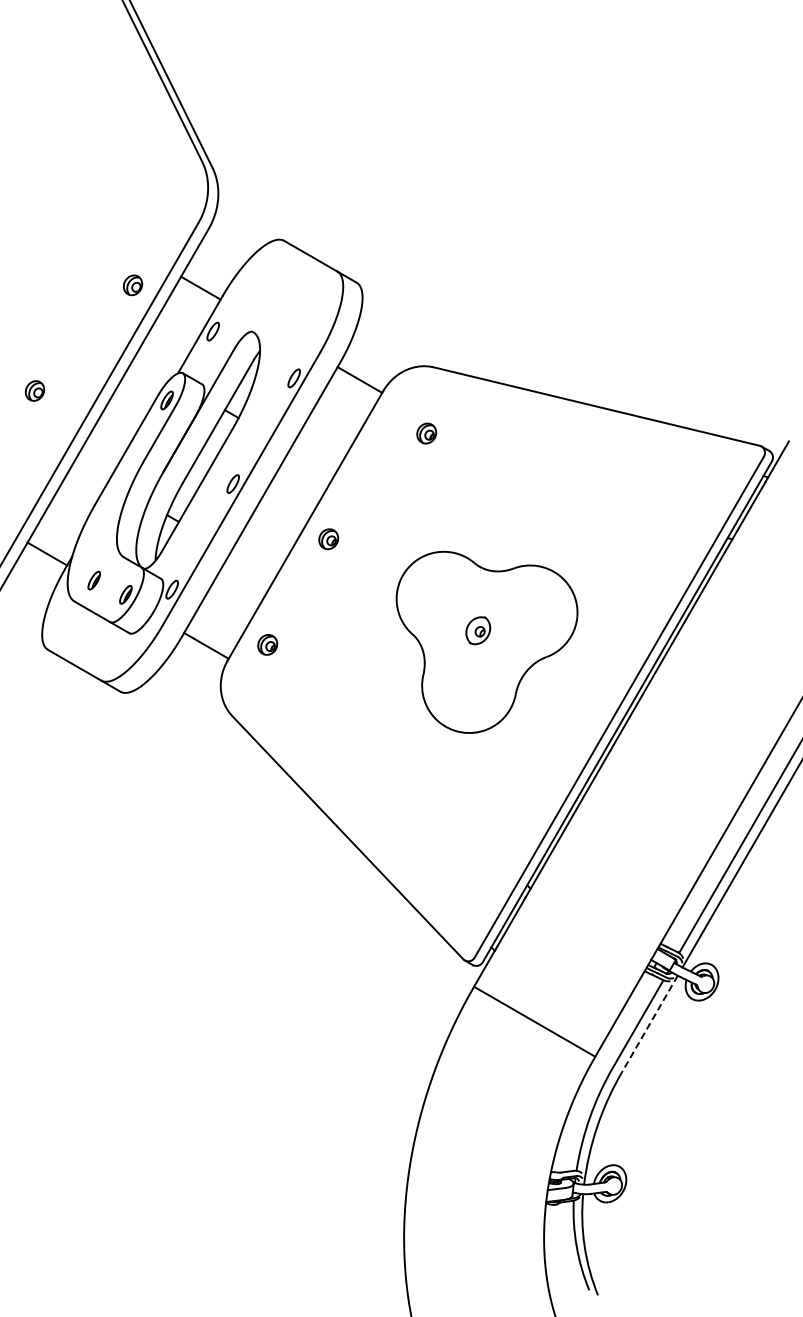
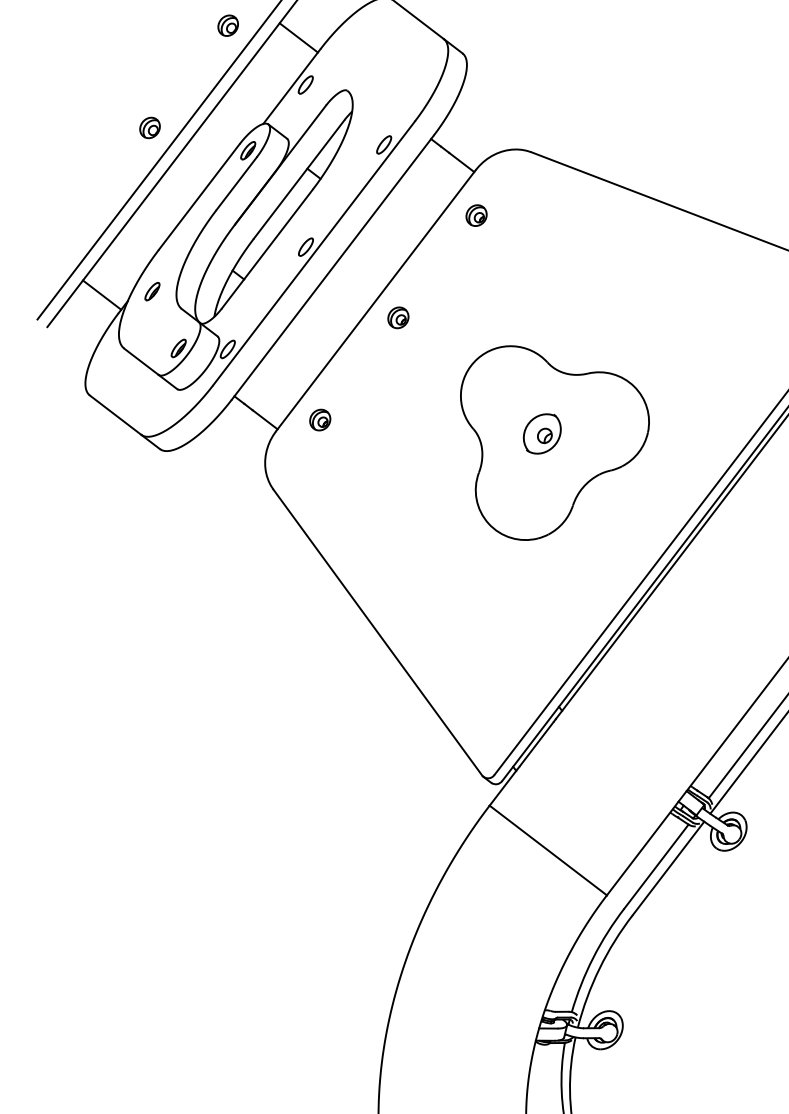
part: (34, 390) -> (149, 127), moved
part: (426, 433) -> (476, 215), moved
part: (93, 580) -> (151, 291), moved
part: (478, 630) -> (542, 433), size x1.43
line: (649, 1023) -> (668, 867), dashed -> solid

